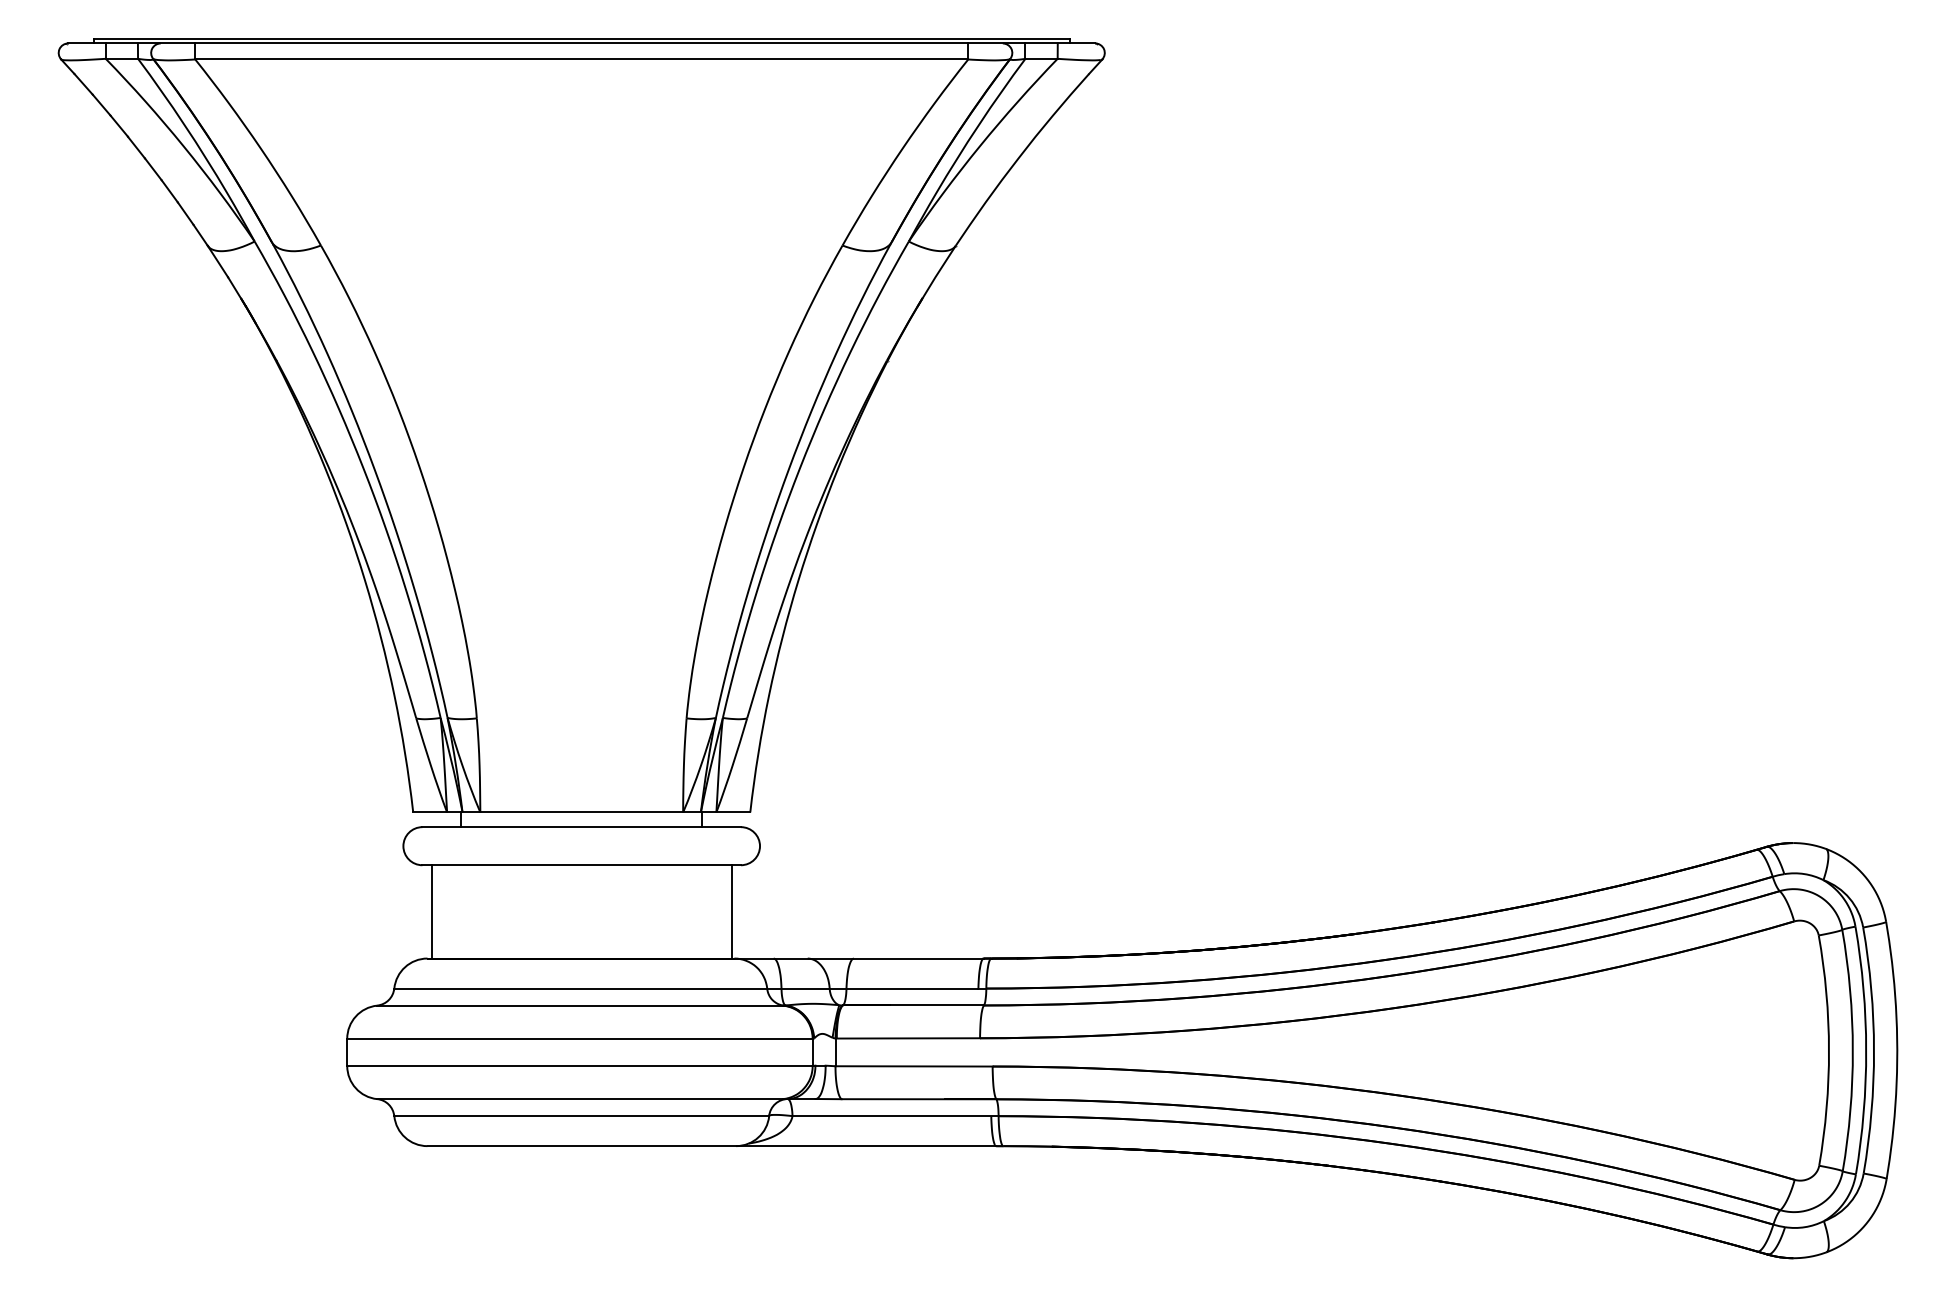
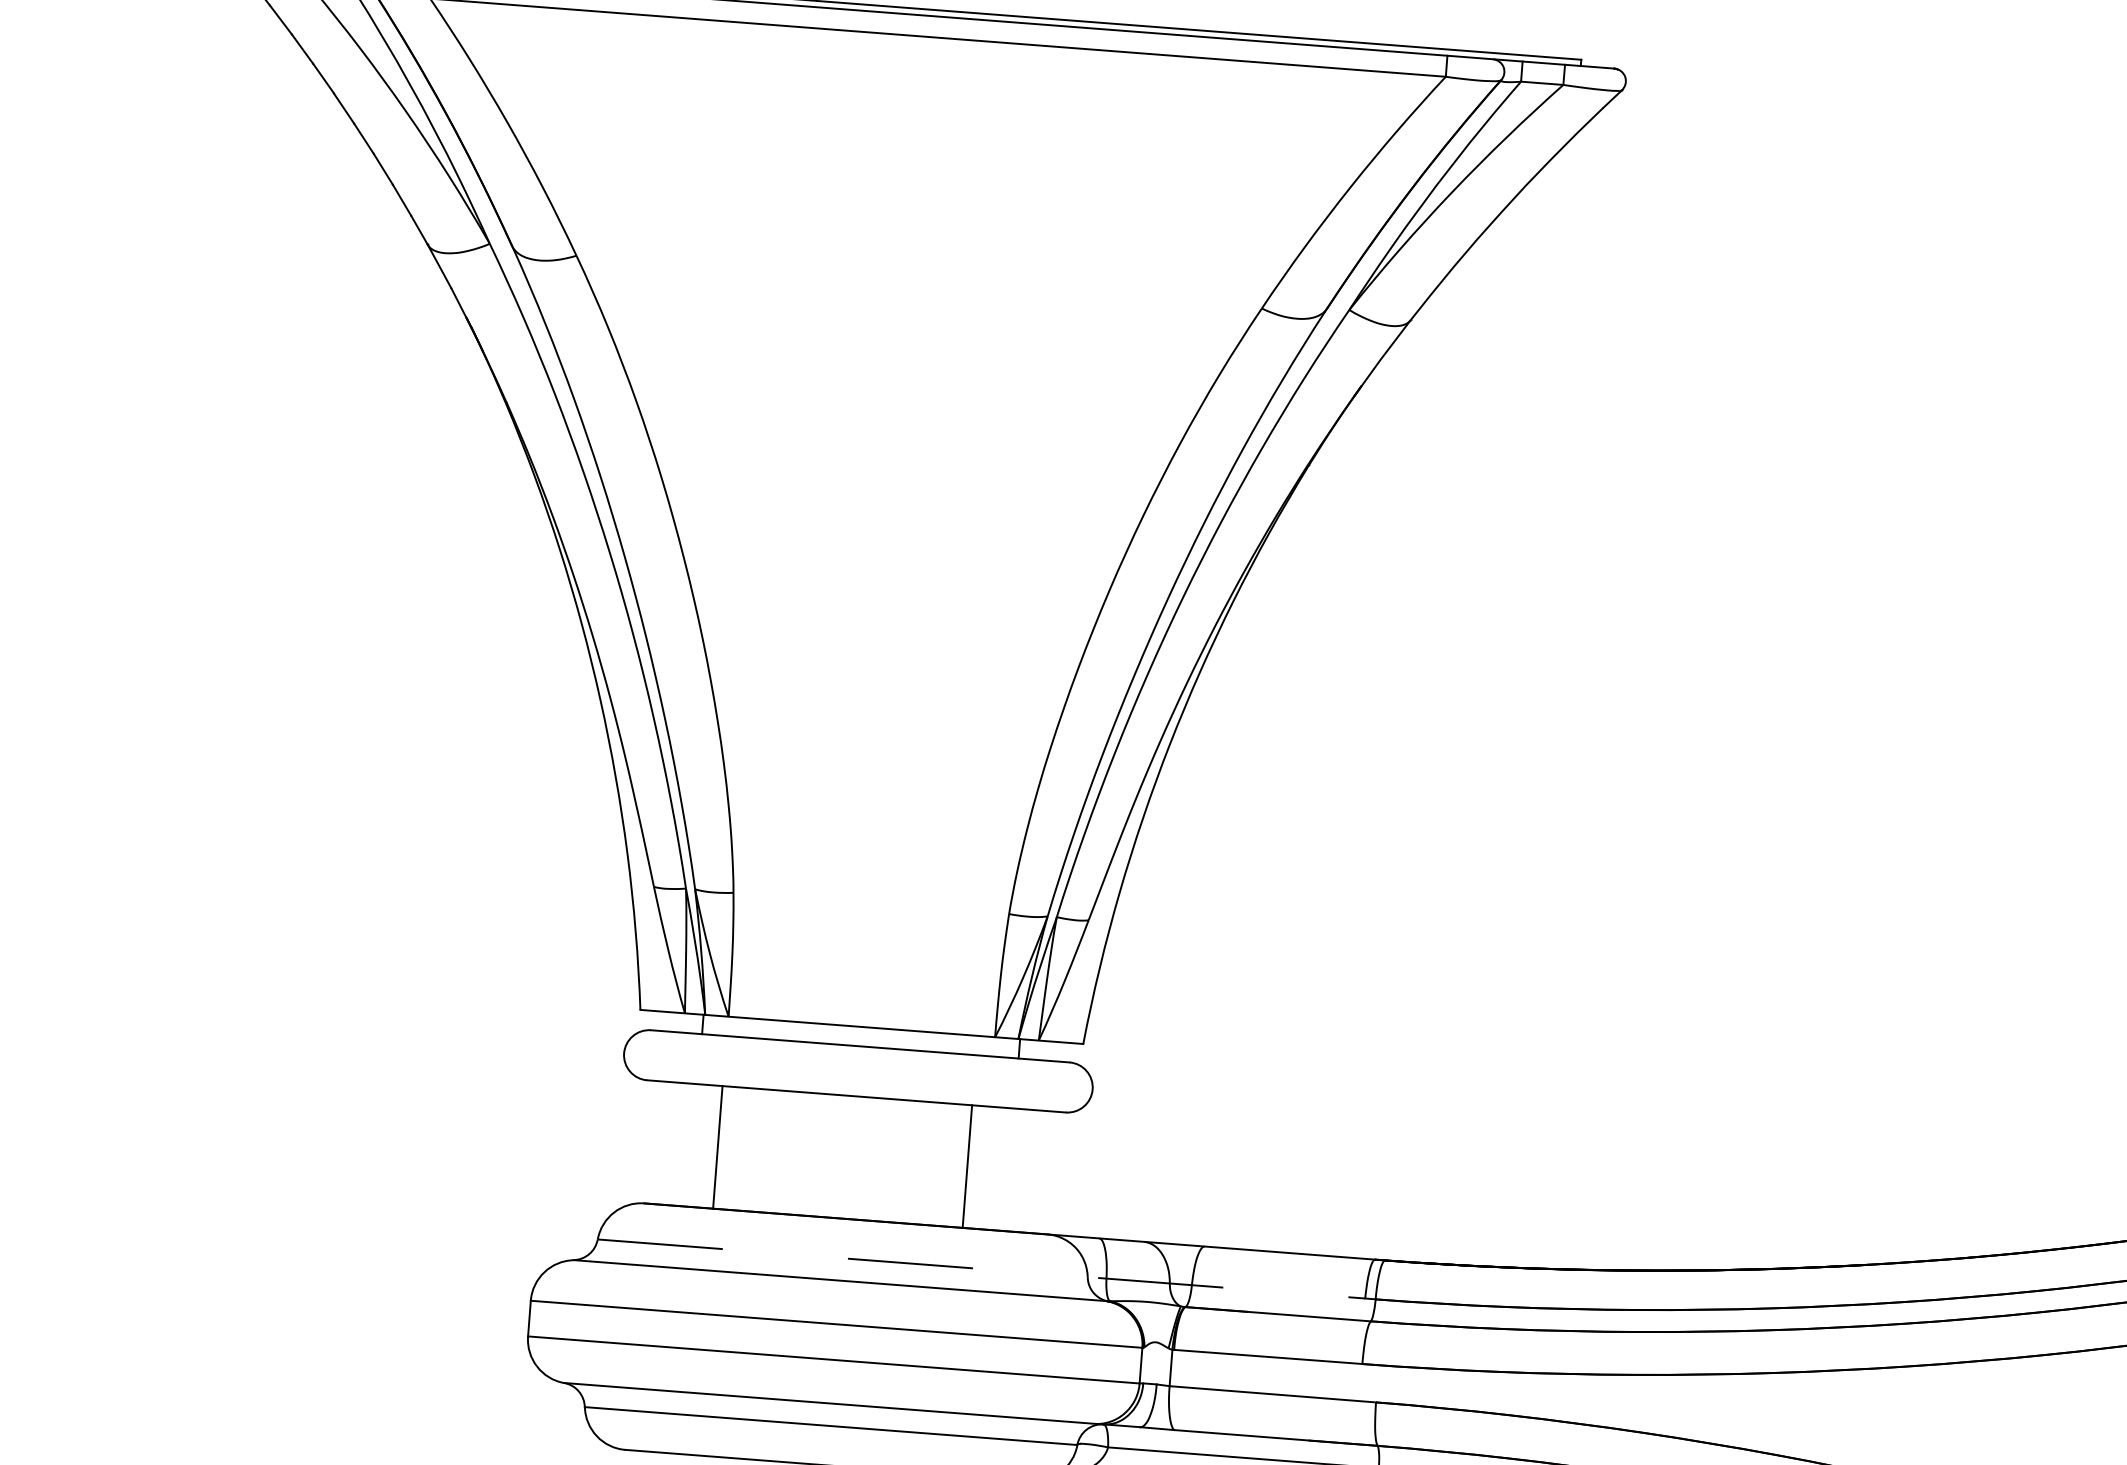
line: (431, 911) -> (717, 1146), moved
line: (731, 911) -> (967, 1166), moved
line: (686, 988) -> (981, 1268), solid -> dashed

